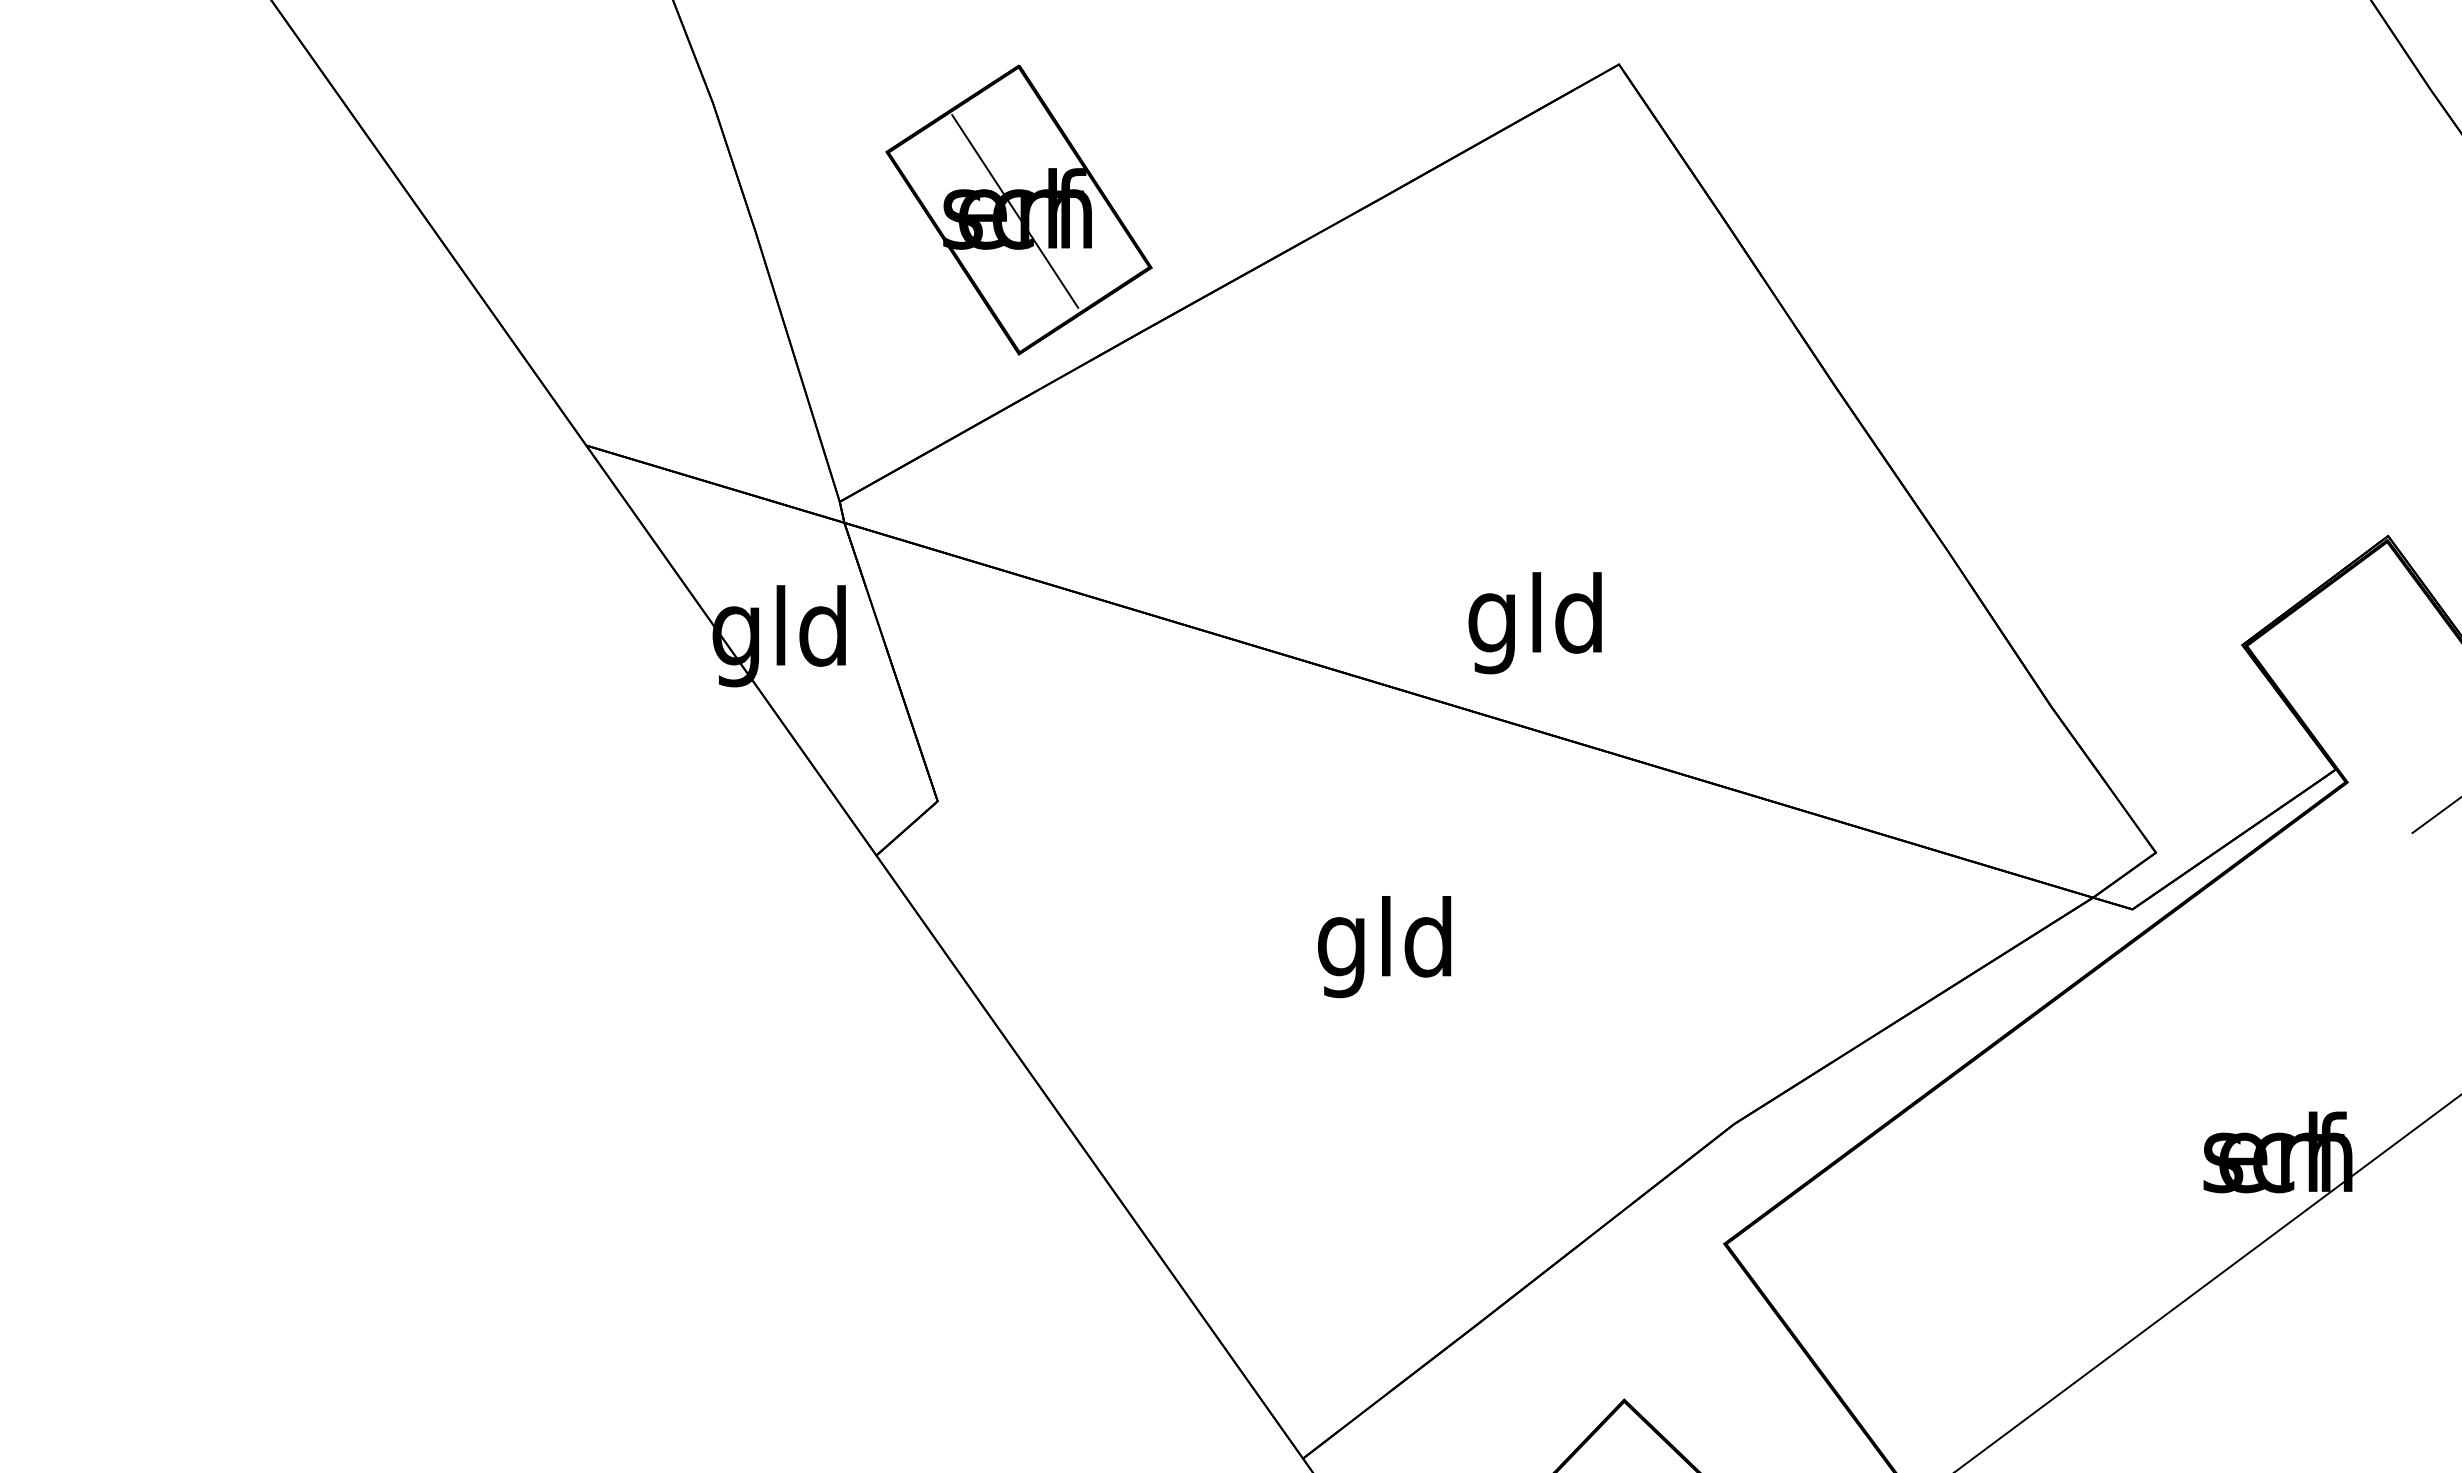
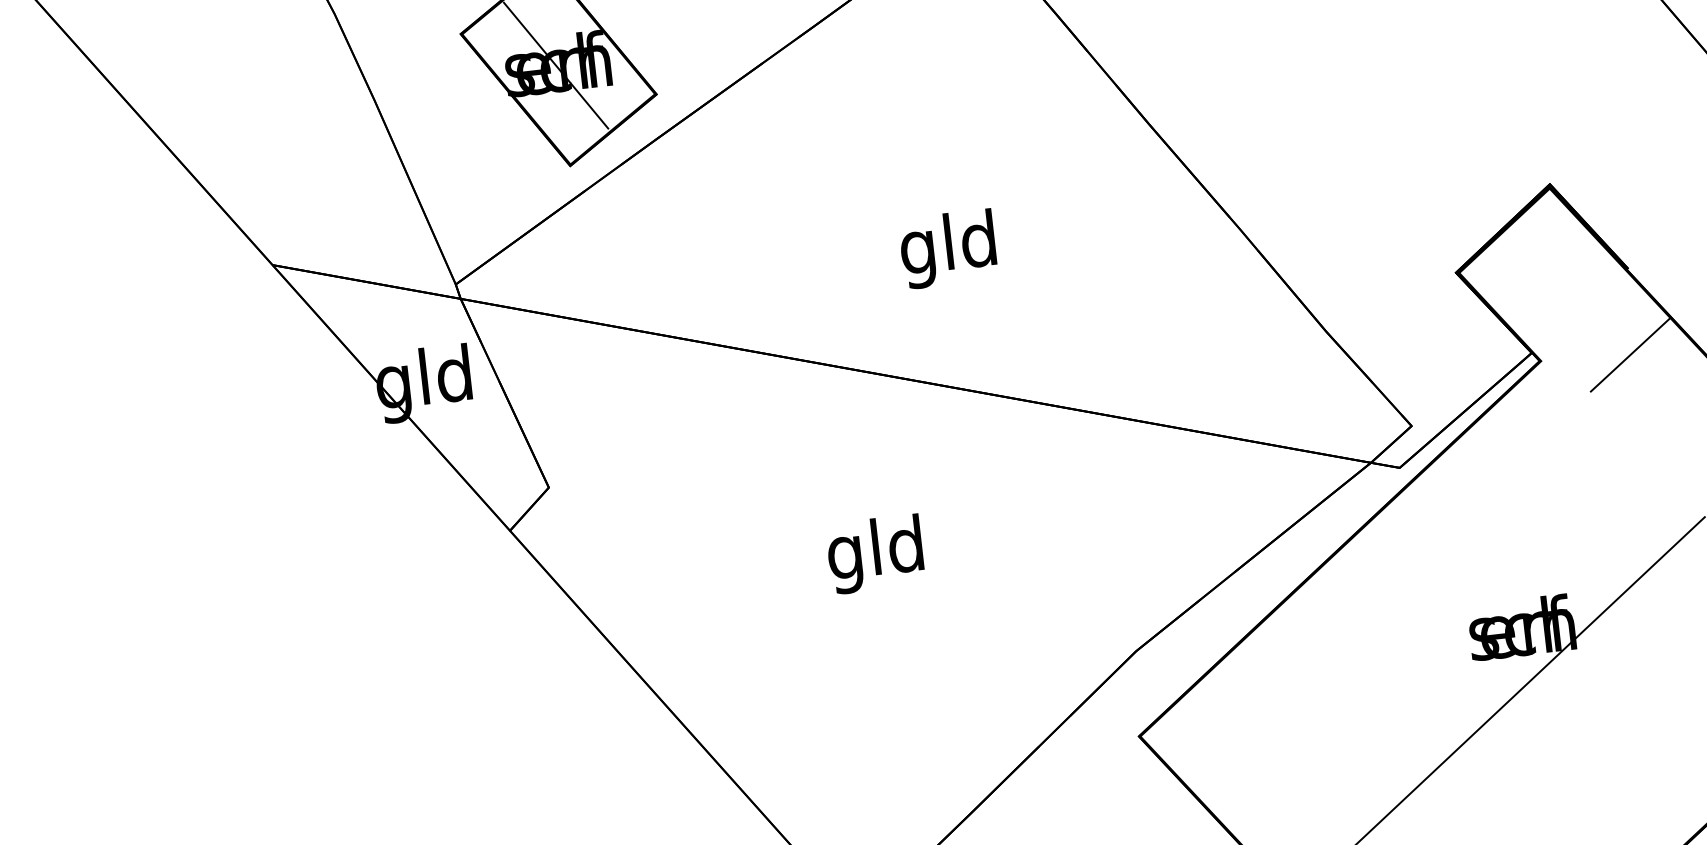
text: (1534, 623) -> (947, 249), moved

